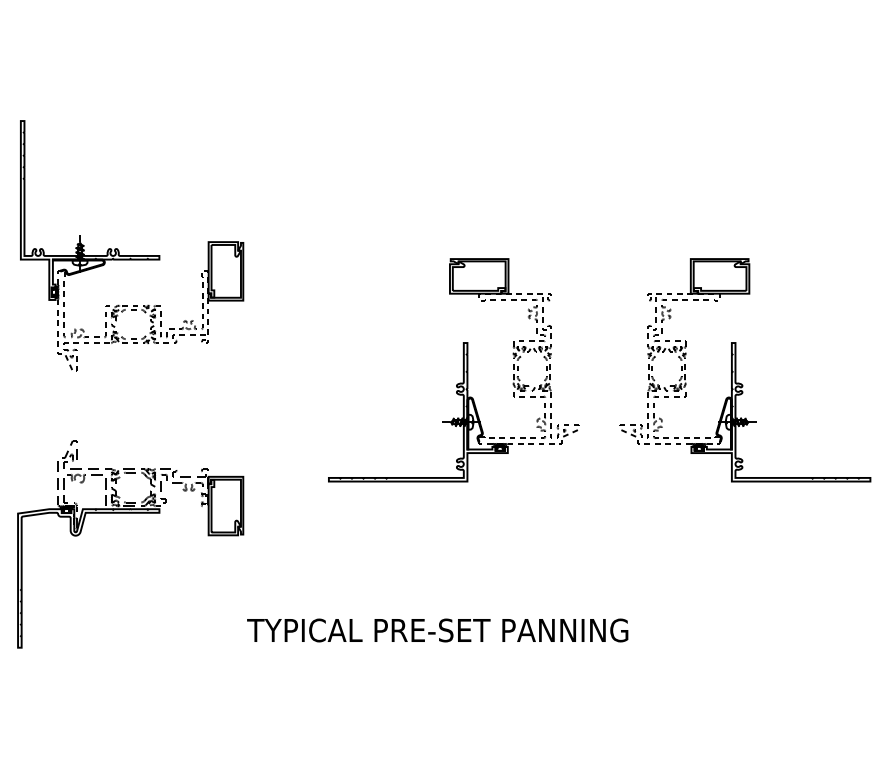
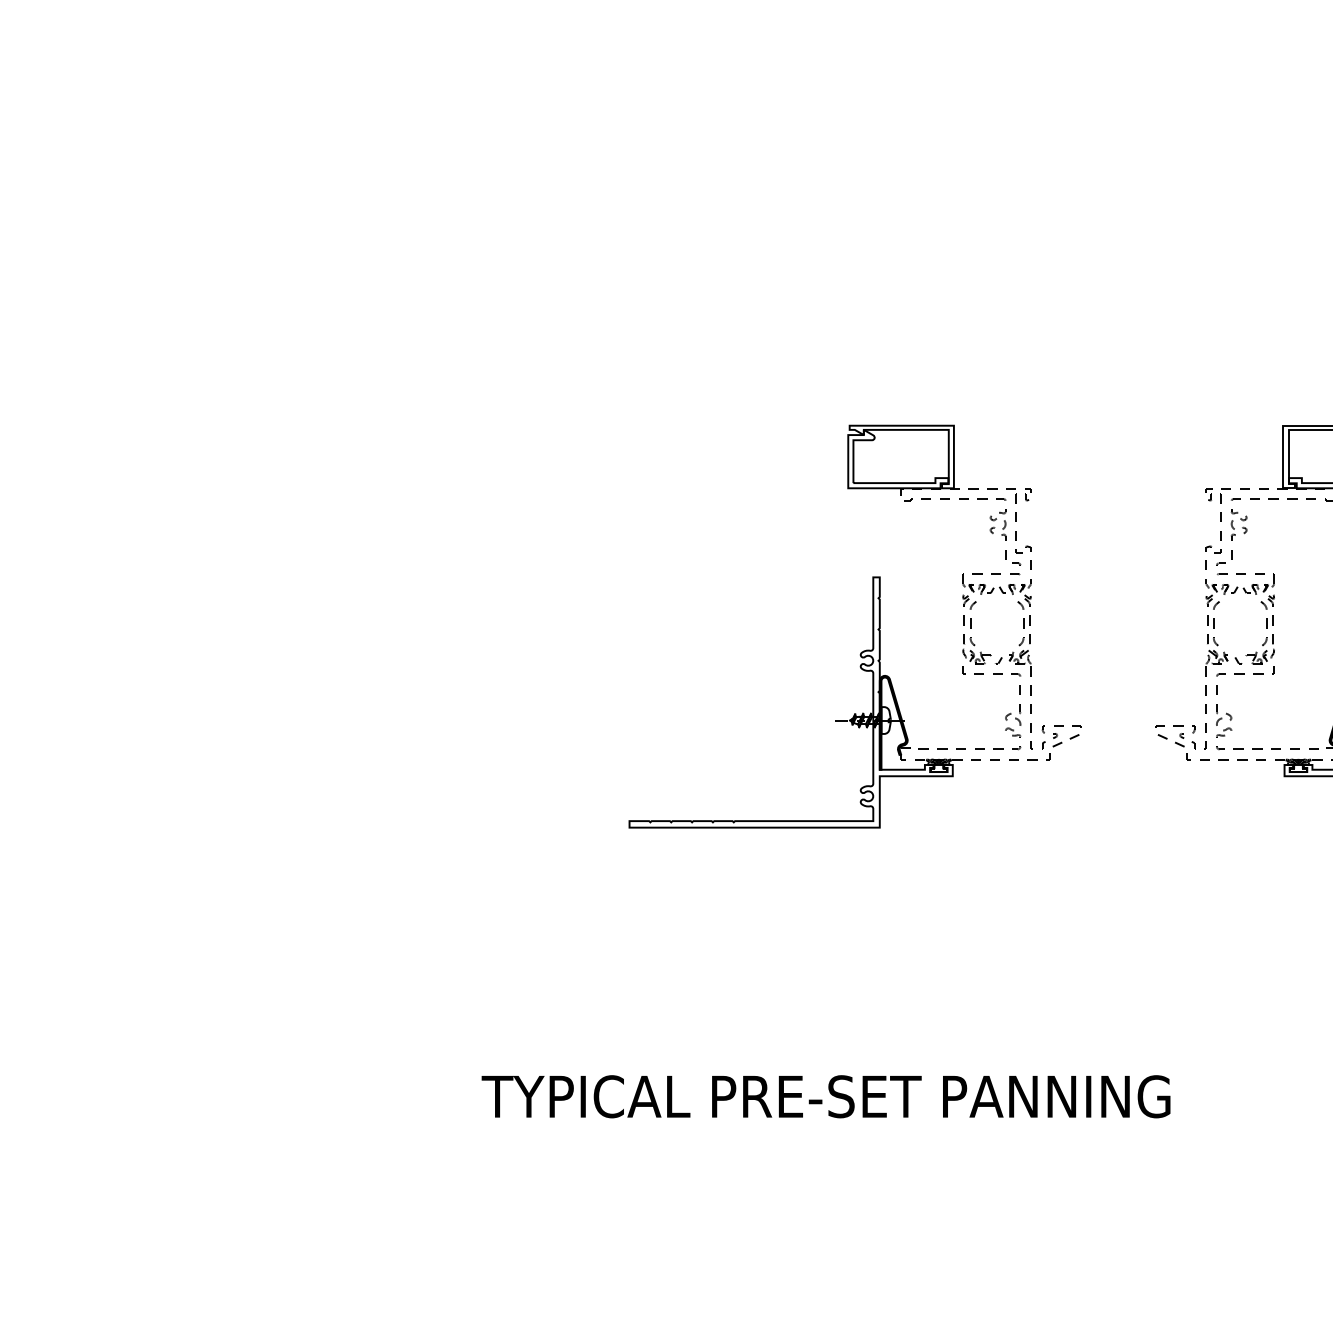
part: (132, 255) -> (274, 419), removed
part: (130, 513) -> (271, 885), removed

